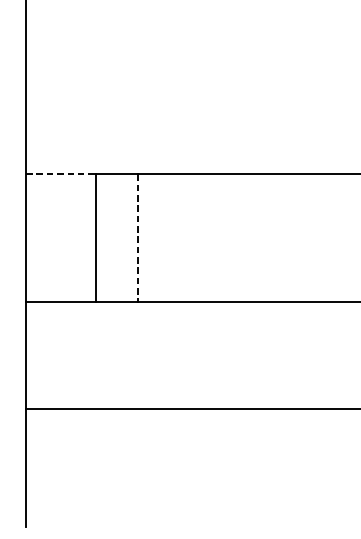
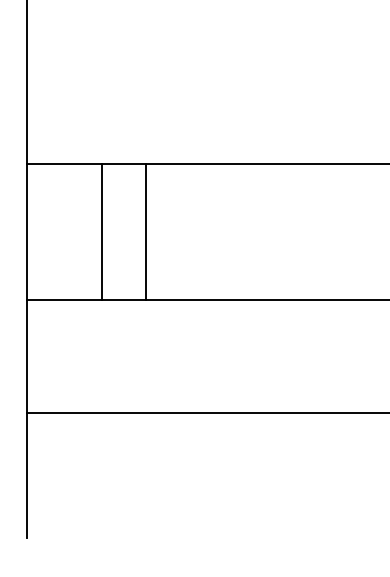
line: (61, 174) -> (64, 163), dashed -> solid
line: (138, 238) -> (146, 232), dashed -> solid

